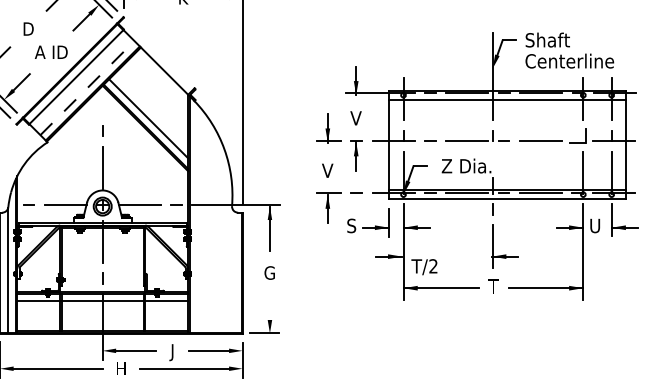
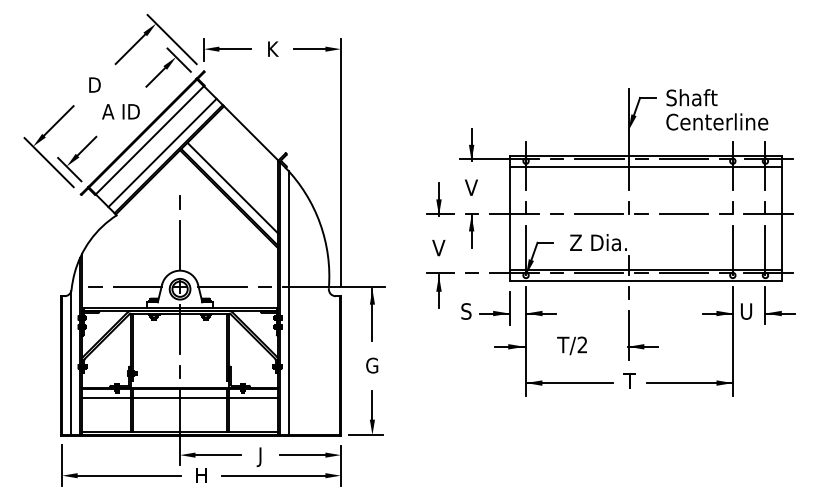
line: (87, 87) -> (162, 152), dashed -> solid
part: (577, 135) -> (726, 207), size x0.71
line: (196, 219) -> (288, 303), added
text: (423, 266) -> (571, 345), moved
line: (270, 306) -> (372, 404), added

